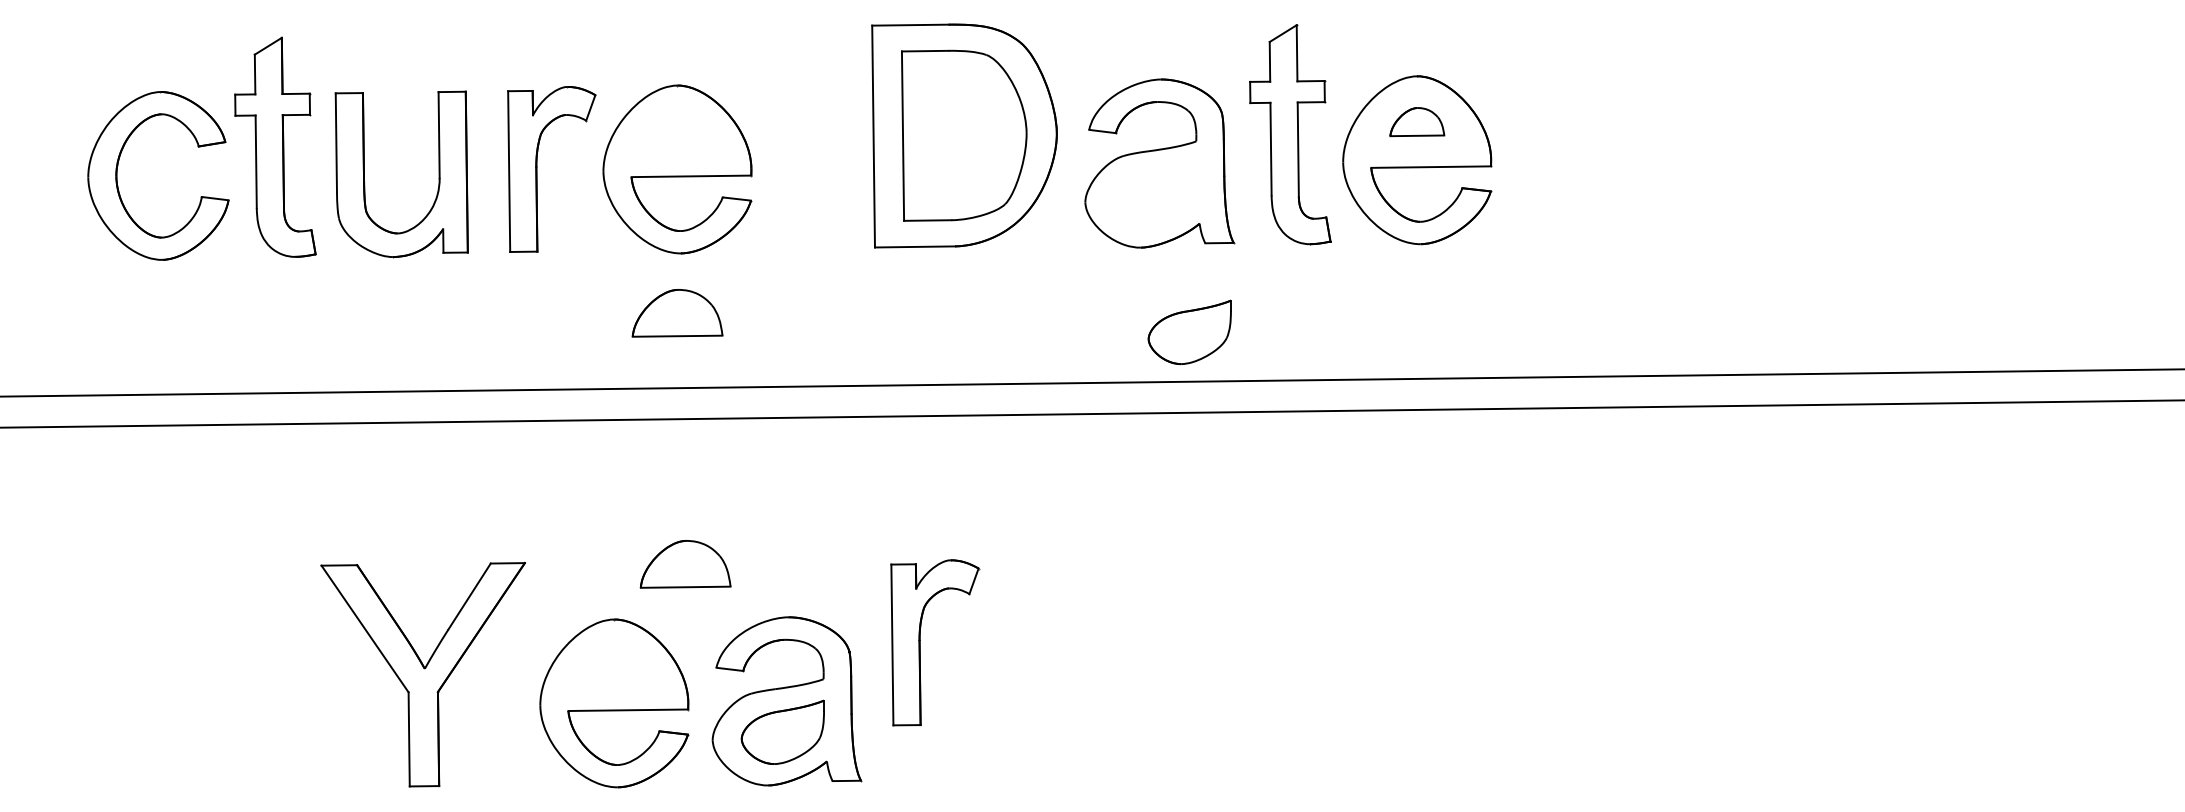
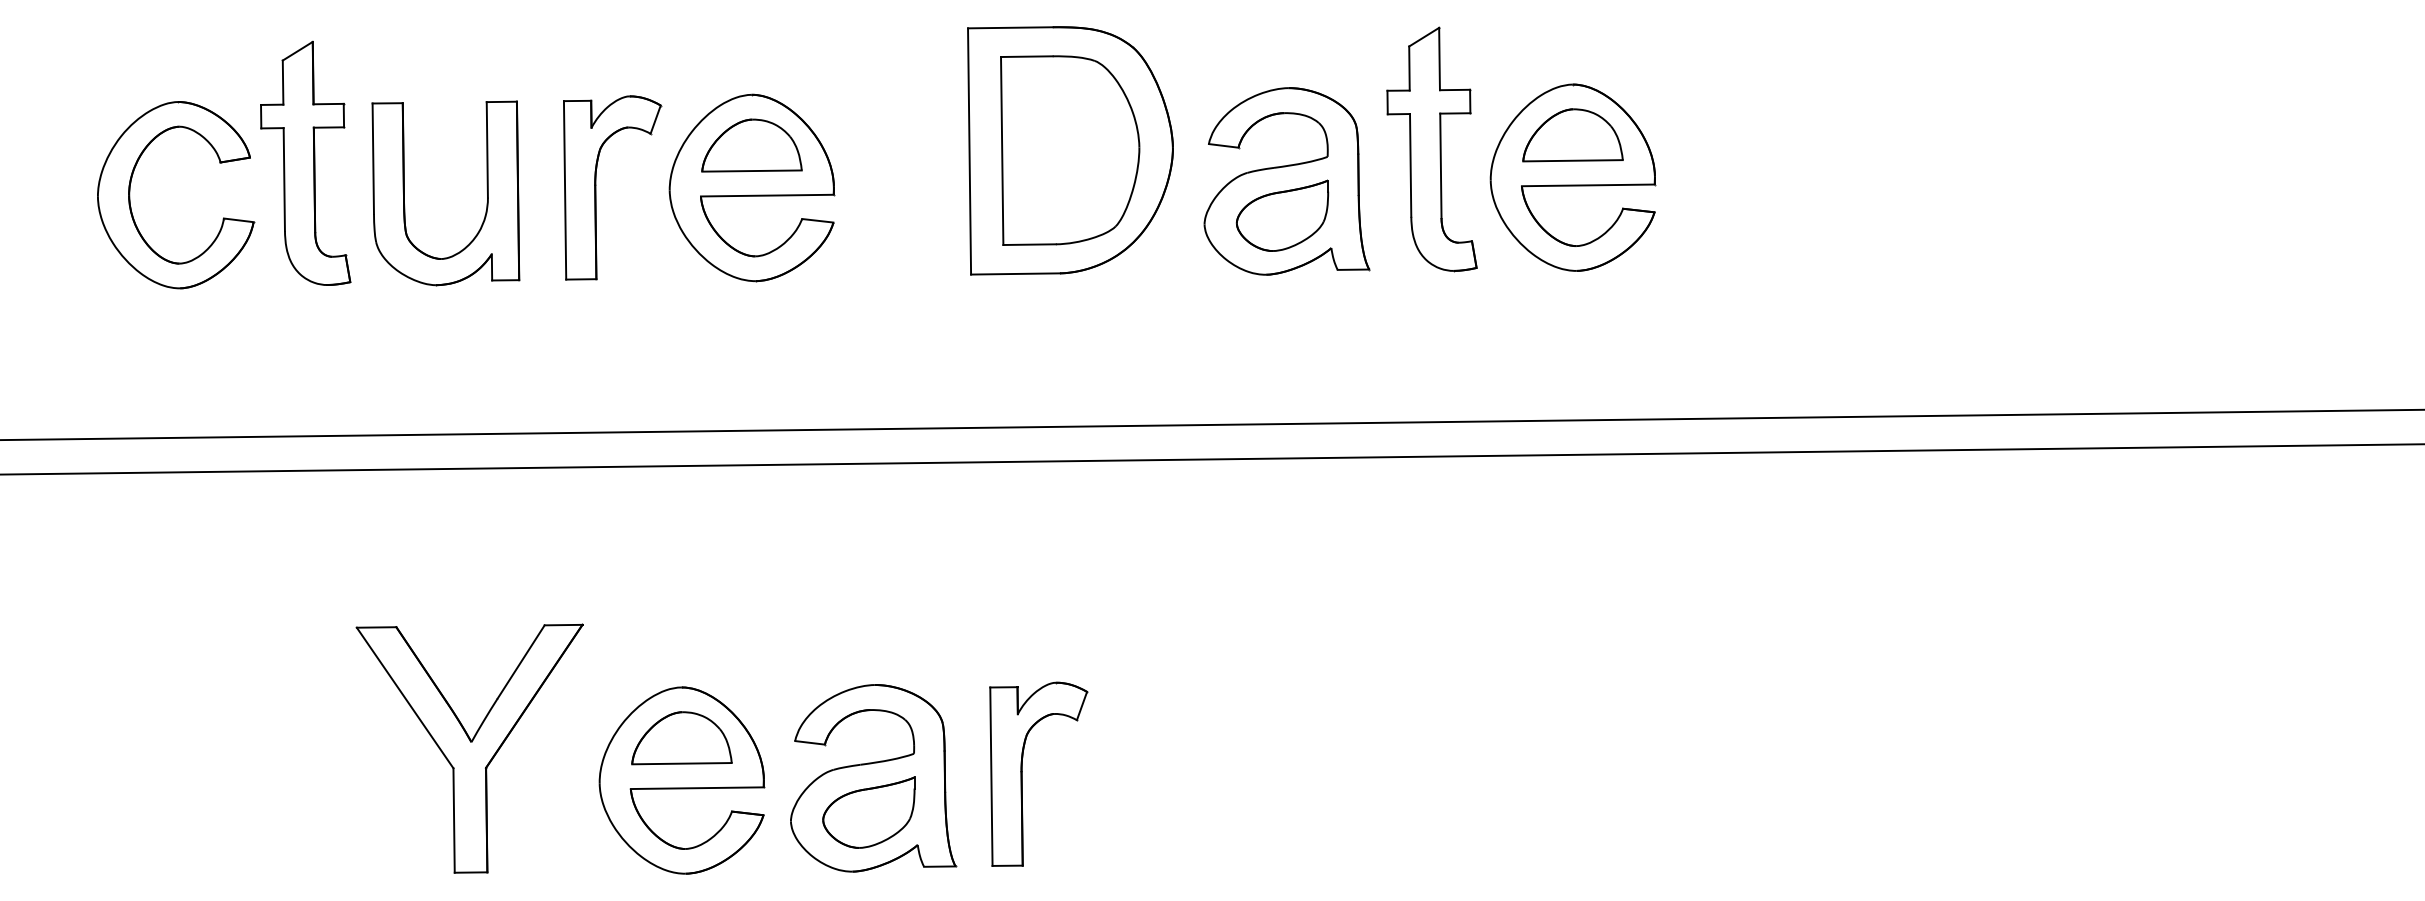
part: (1416, 122) -> (1572, 135), size x1.67
part: (677, 313) -> (751, 145), moved
part: (1189, 332) -> (1282, 215), moved
part: (685, 564) -> (681, 738), moved
part: (920, 642) -> (1022, 773), moved

